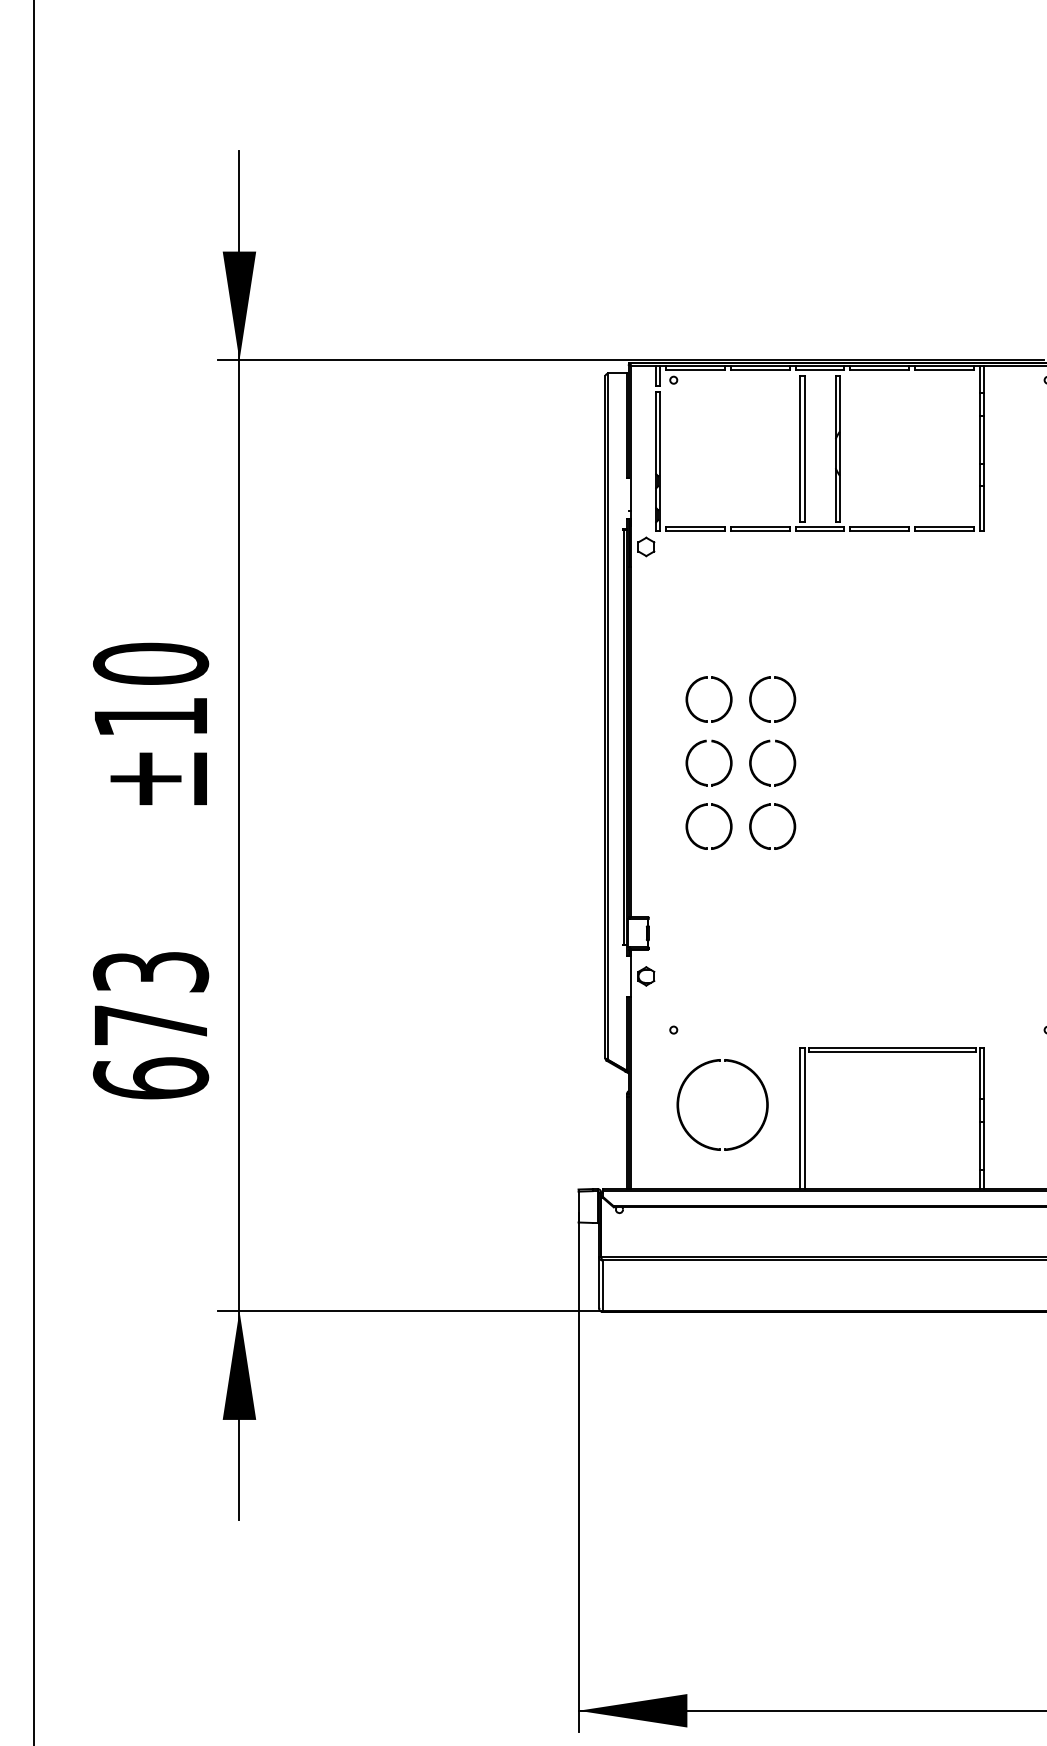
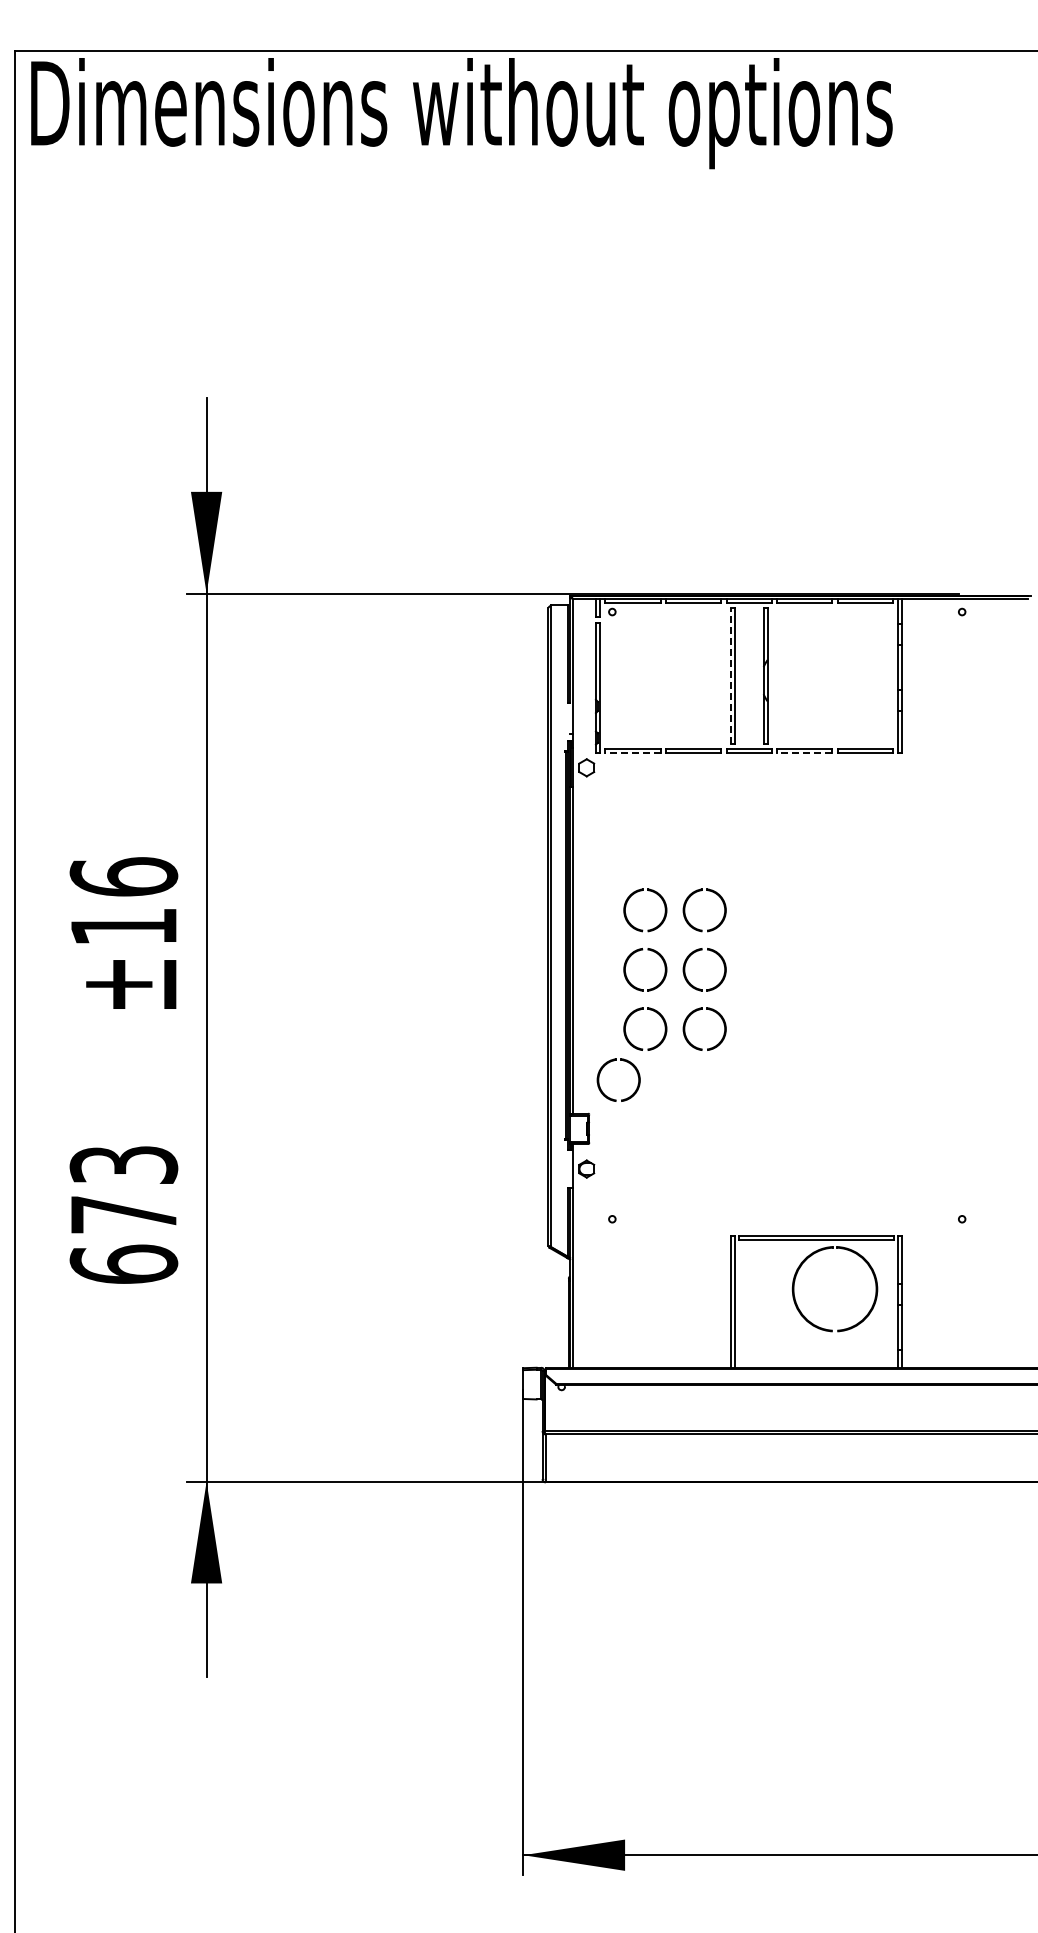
line: (800, 449) -> (730, 676), solid -> dashed
line: (695, 531) -> (632, 753), solid -> dashed
line: (879, 531) -> (804, 753), solid -> dashed
text: (150, 663) -> (123, 876), ±10 -> ±16
part: (676, 861) -> (614, 1061), added
part: (692, 1135) -> (806, 1317), moved

